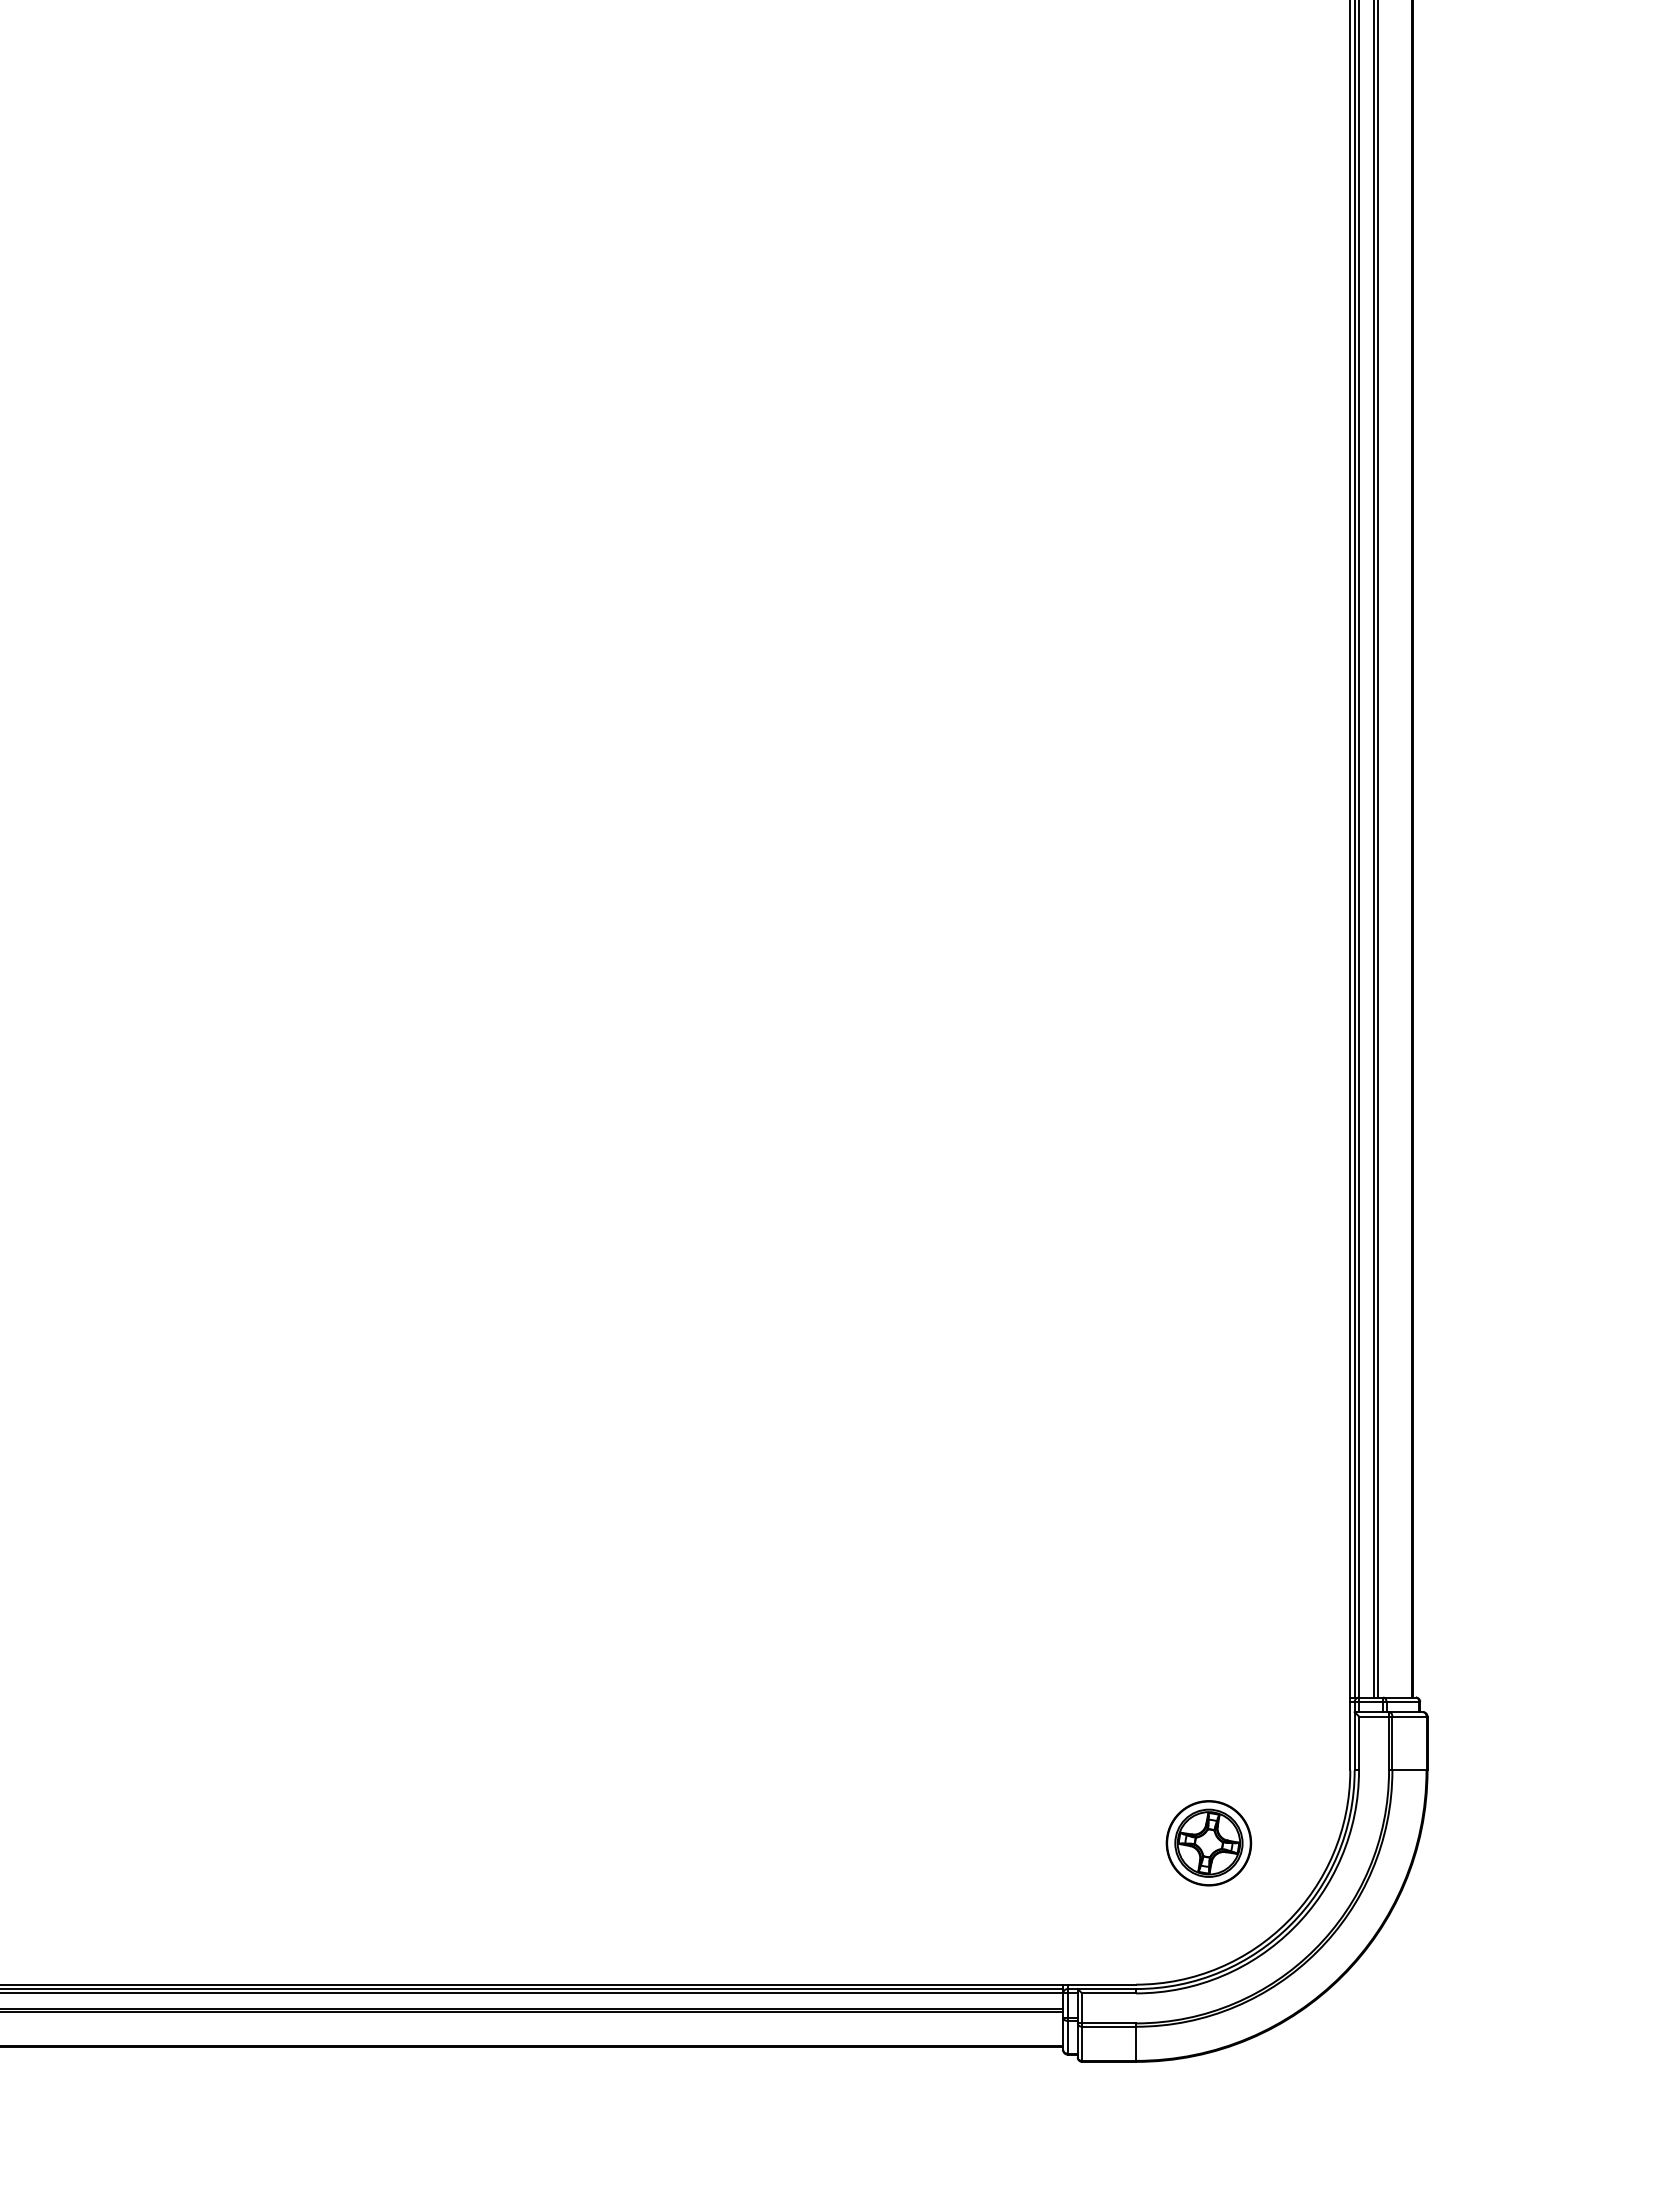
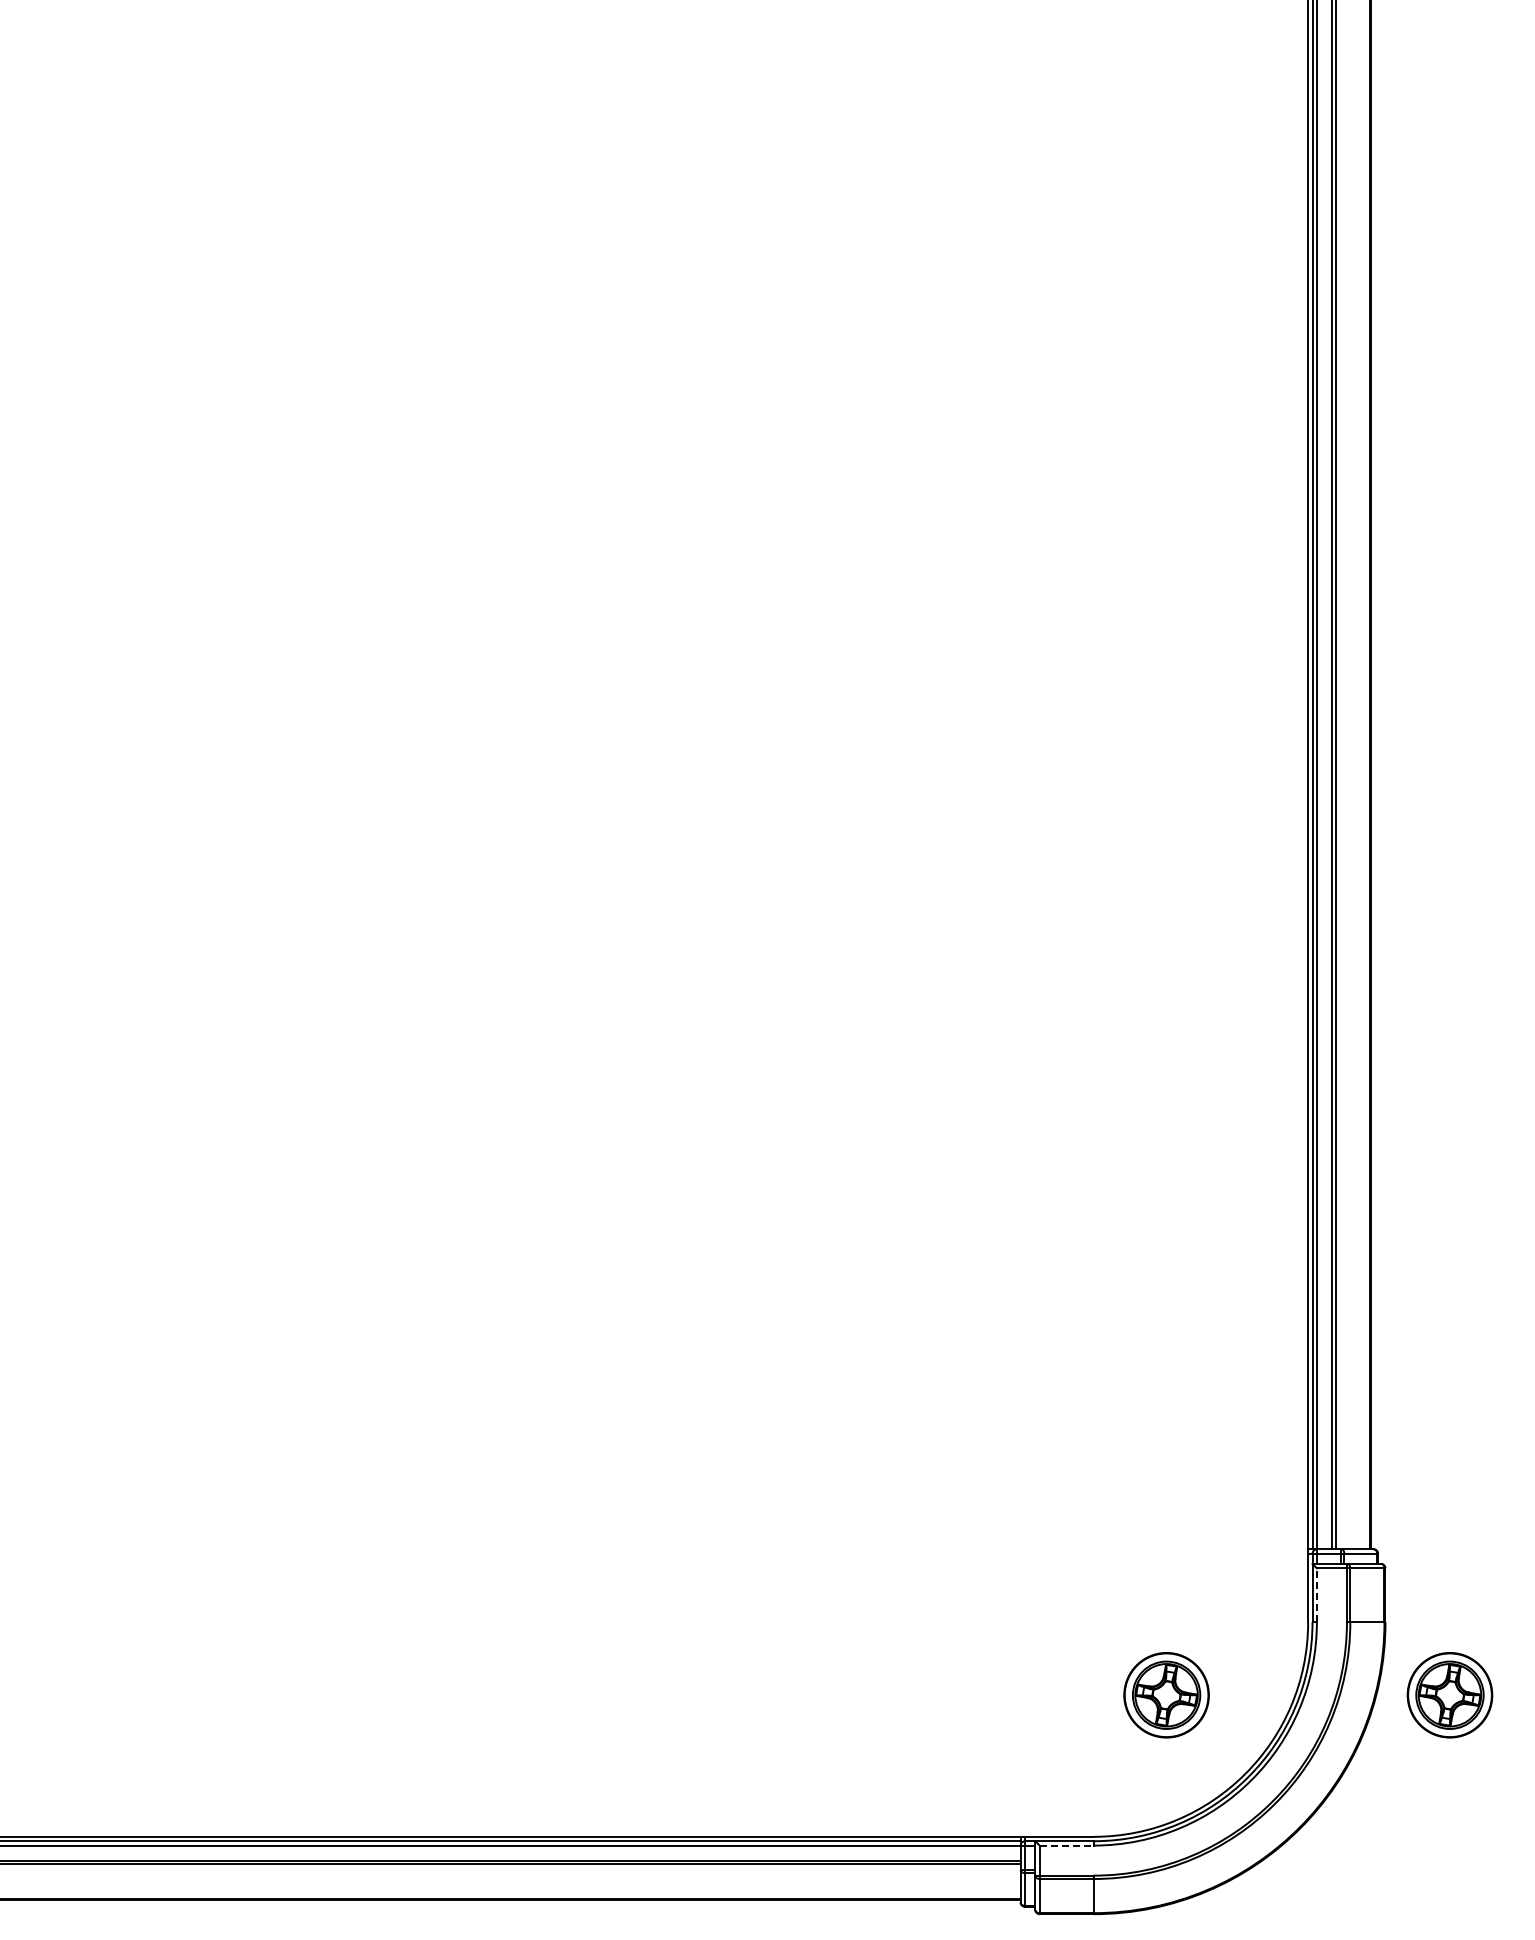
line: (1359, 1743) -> (1317, 1595), solid -> dashed
part: (1491, 1843) -> (1449, 1695), added
line: (1109, 1993) -> (1067, 1845), solid -> dashed

